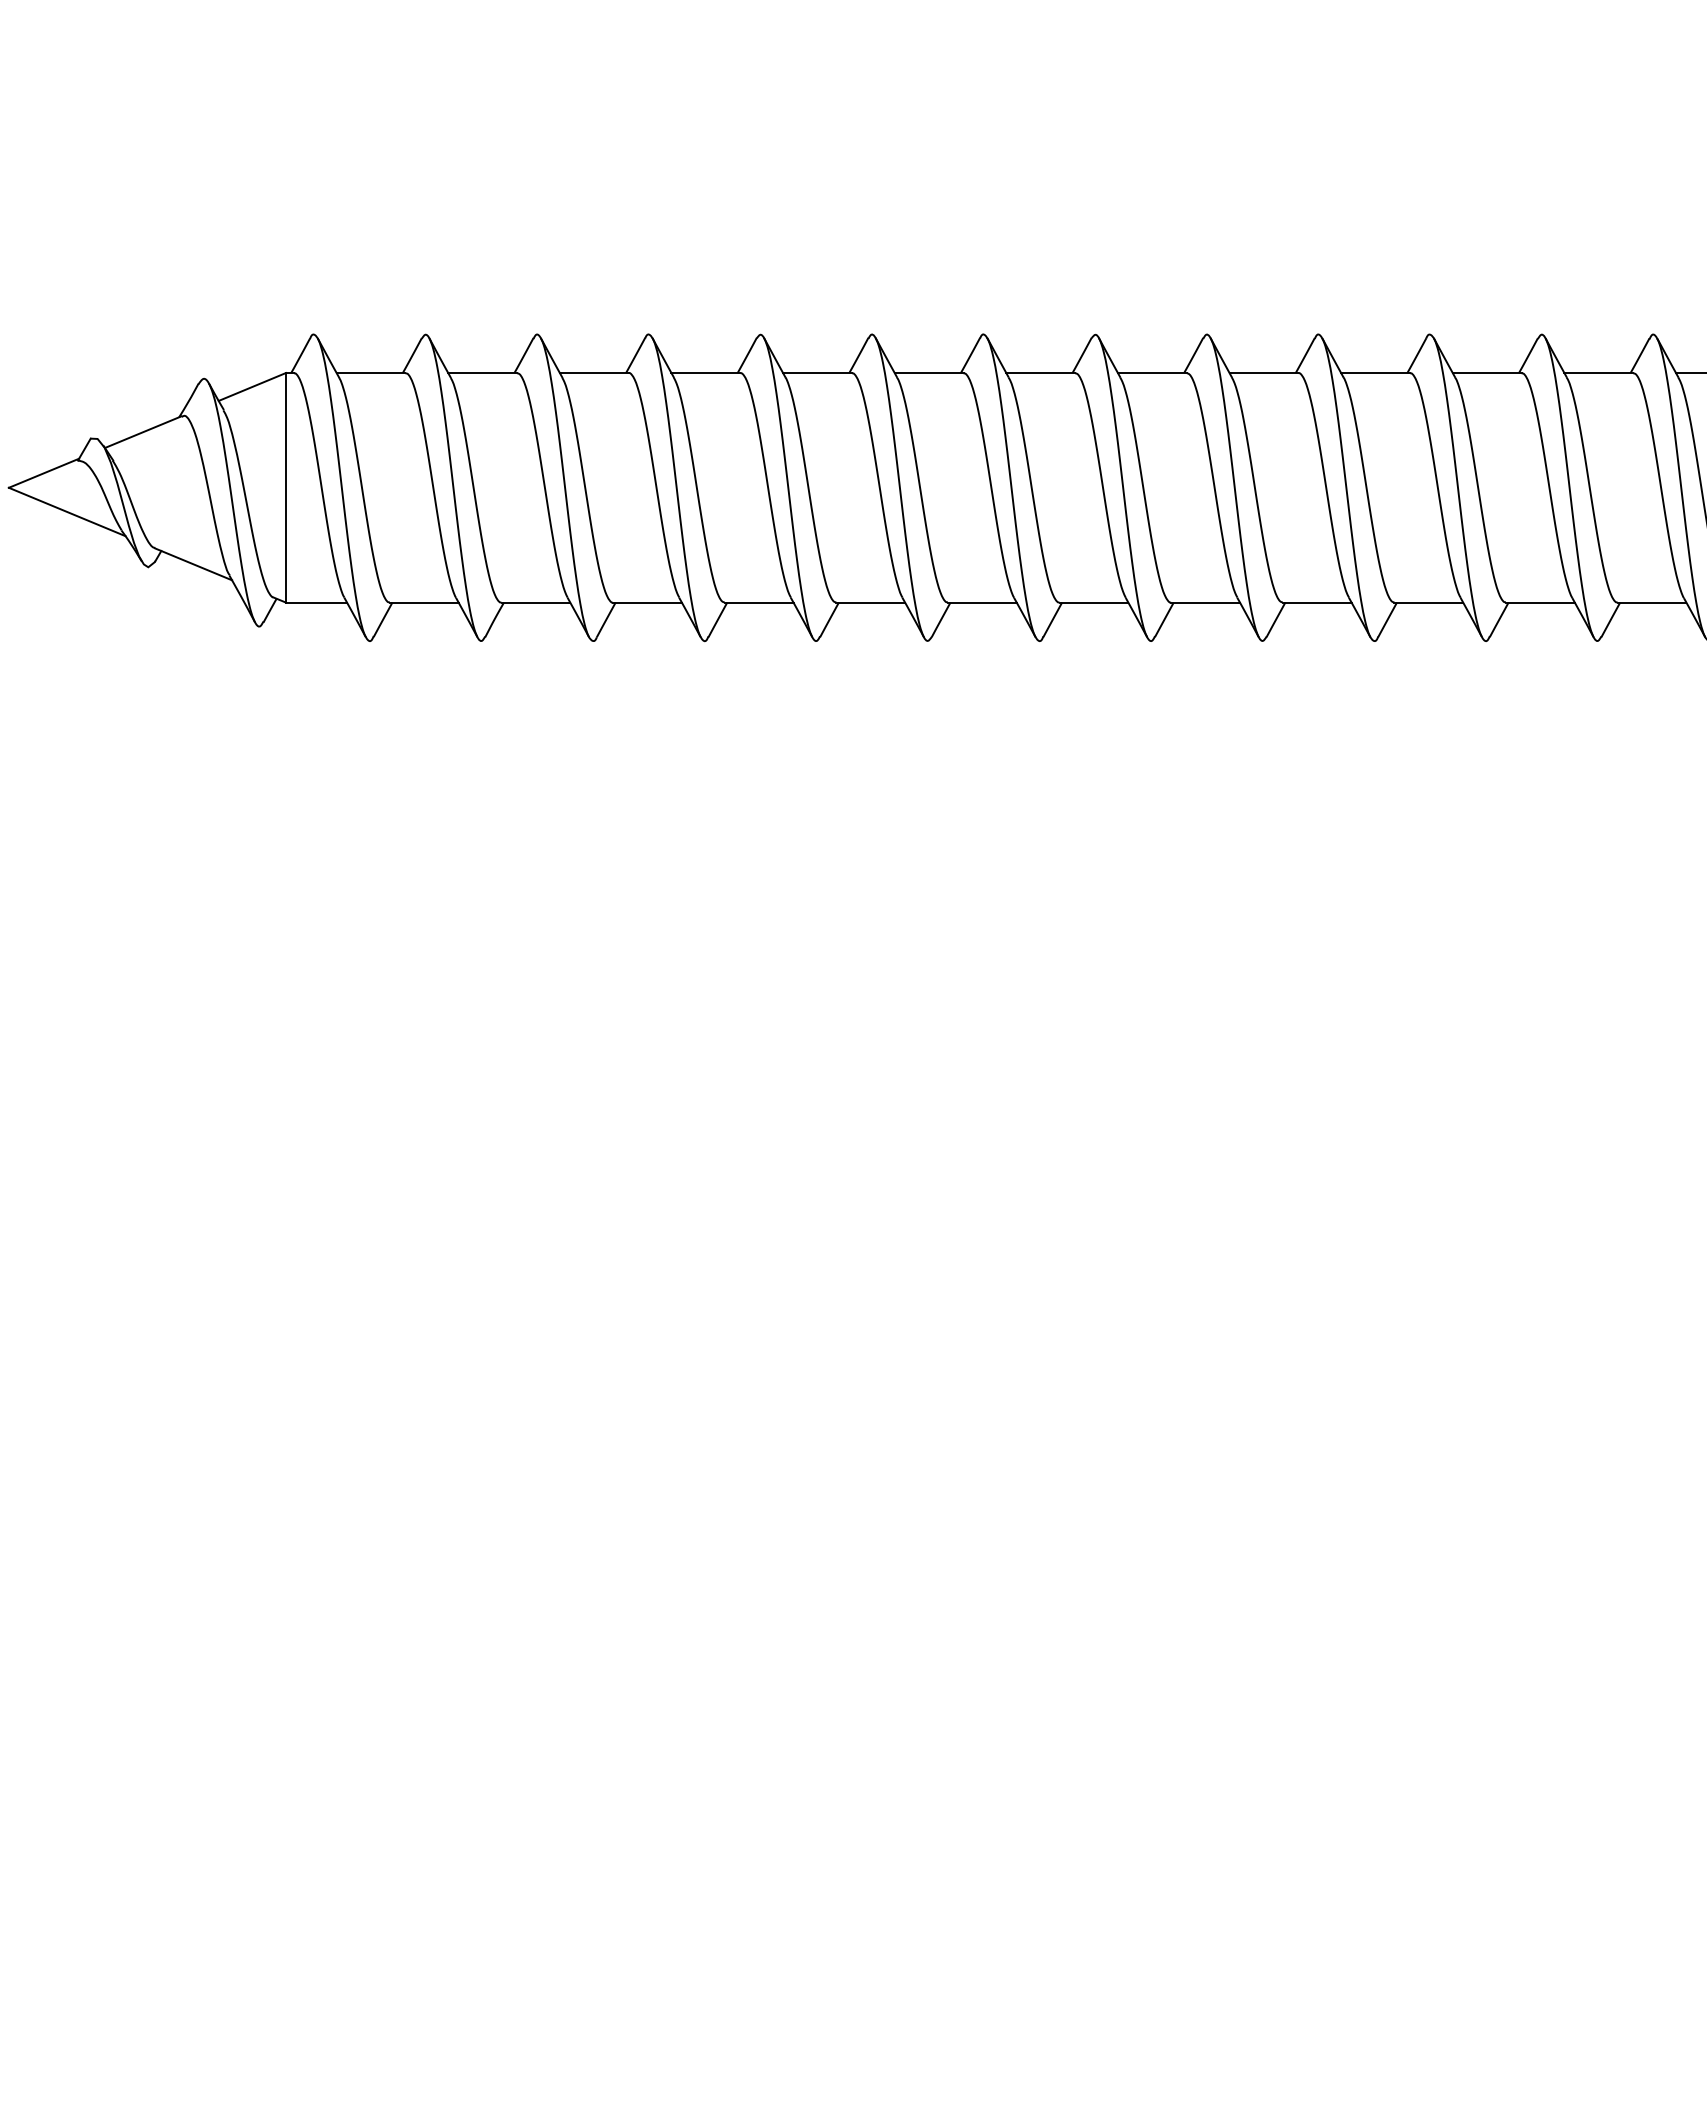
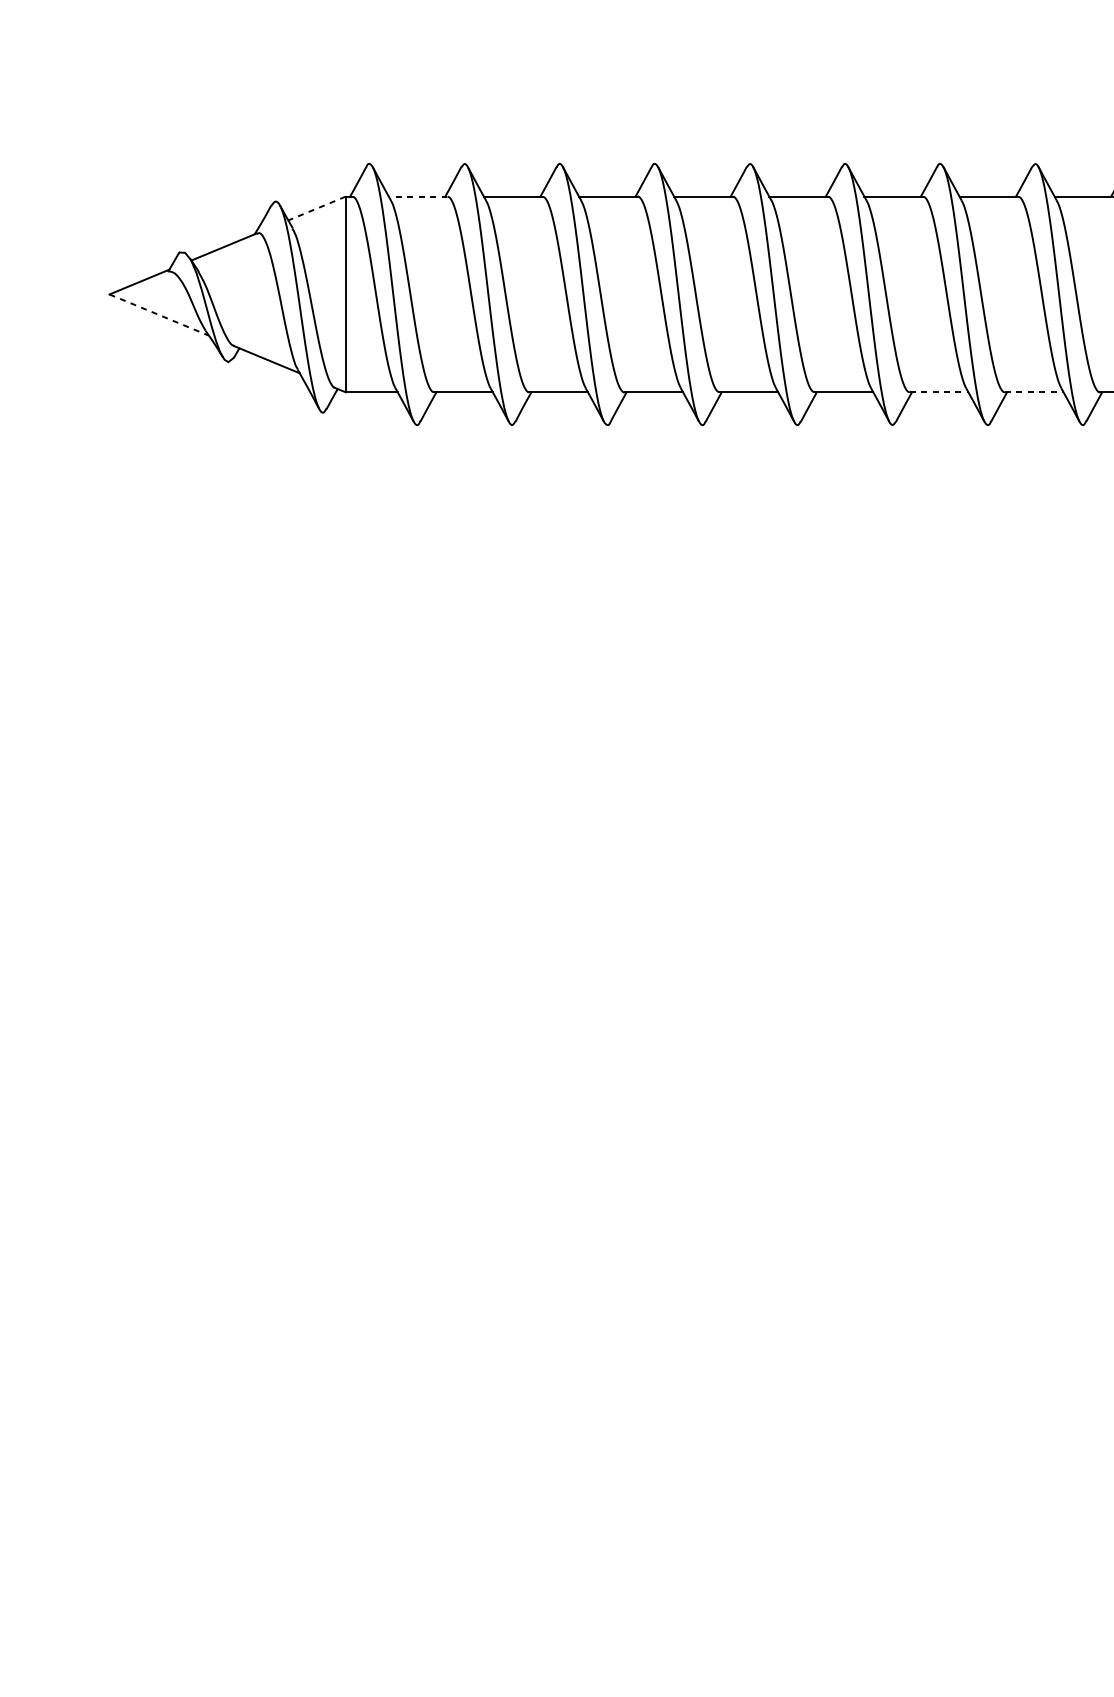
line: (370, 373) -> (417, 197), solid -> dashed
line: (251, 387) -> (316, 208), solid -> dashed
line: (67, 512) -> (159, 315), solid -> dashed
line: (982, 602) -> (939, 392), solid -> dashed
line: (1094, 602) -> (1034, 392), solid -> dashed

